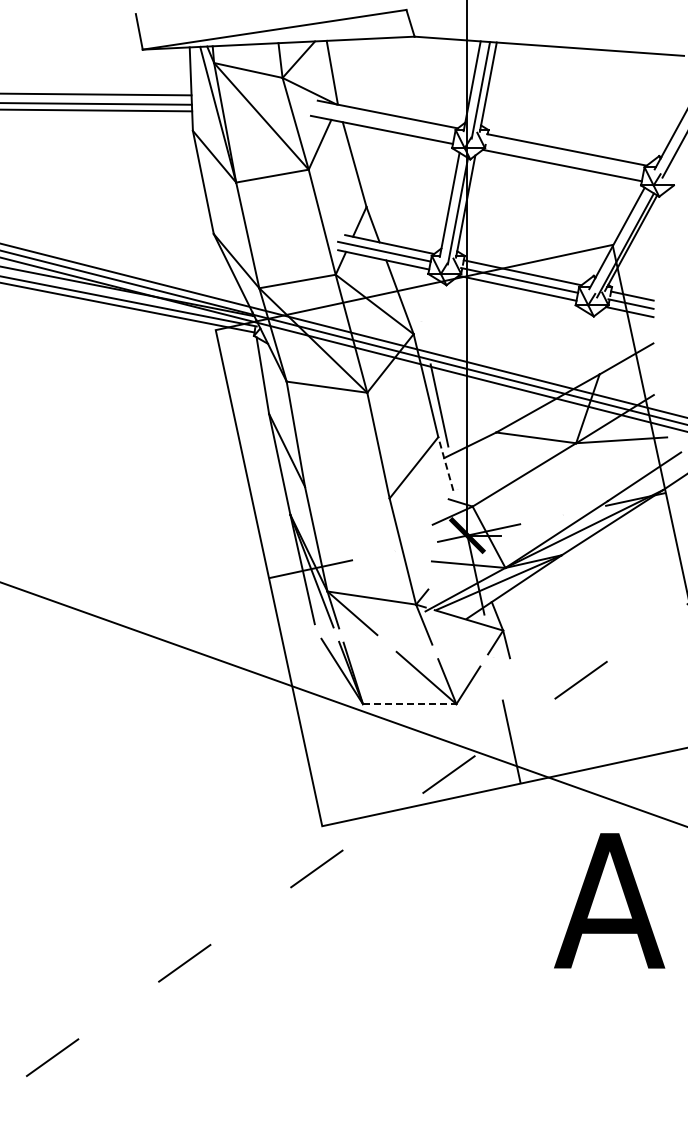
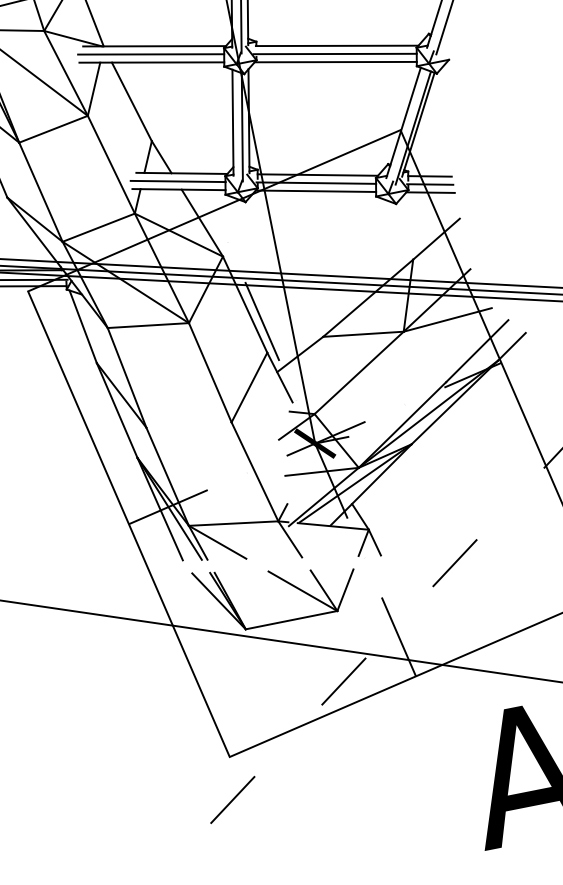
line: (382, 121) -> (150, 54), added
line: (563, 157) -> (335, 53), added
line: (445, 464) -> (279, 378), dashed -> solid
line: (409, 704) -> (291, 620), dashed -> solid

